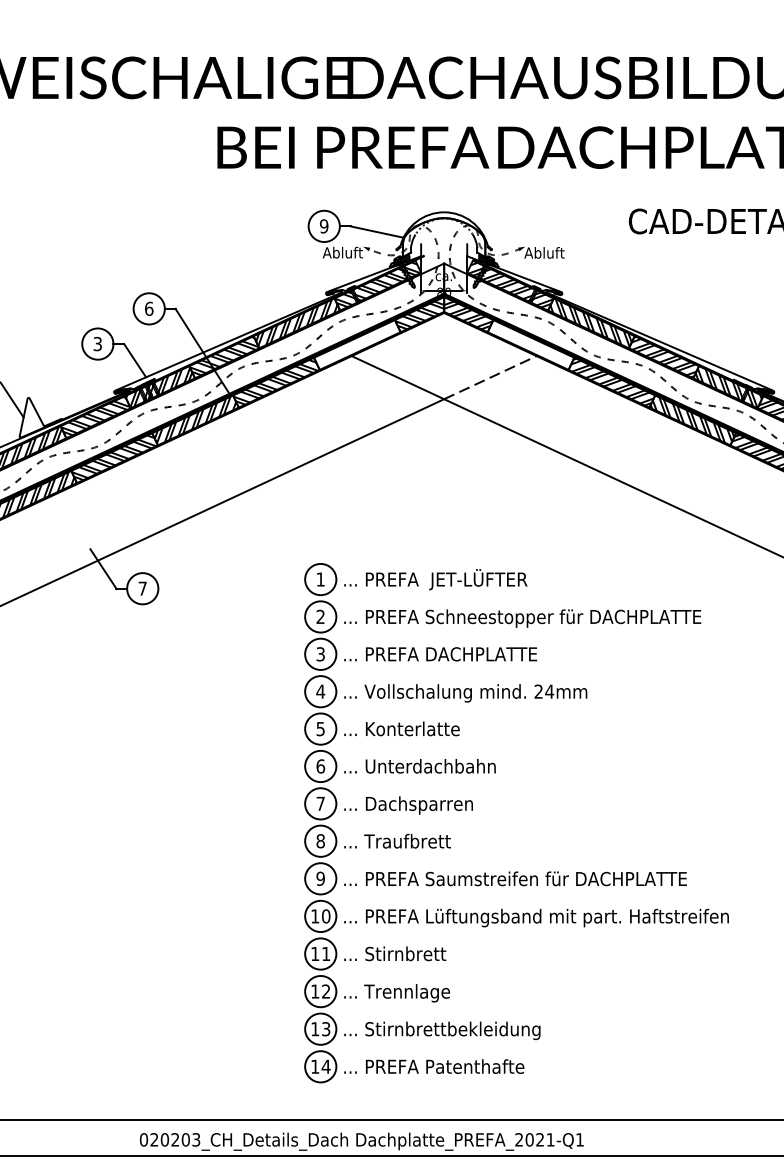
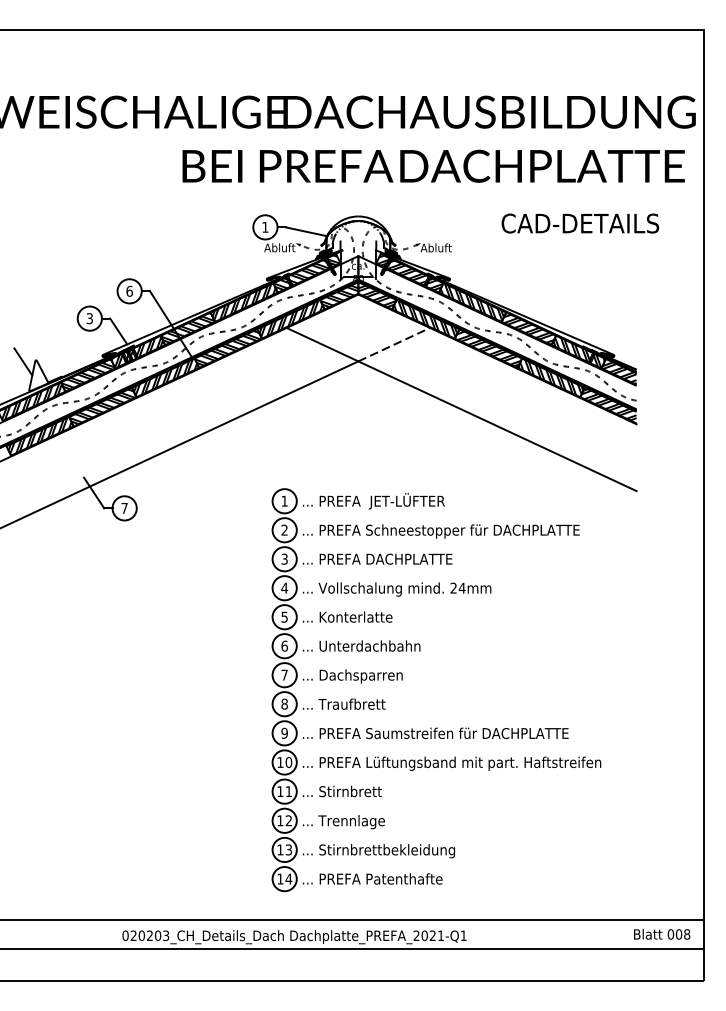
text: (324, 225) -> (265, 226), 9 -> 1
hatch: (357, 343) -> (291, 318), added
hatch: (529, 343) -> (424, 318), added
part: (472, 810) -> (402, 680), moved

